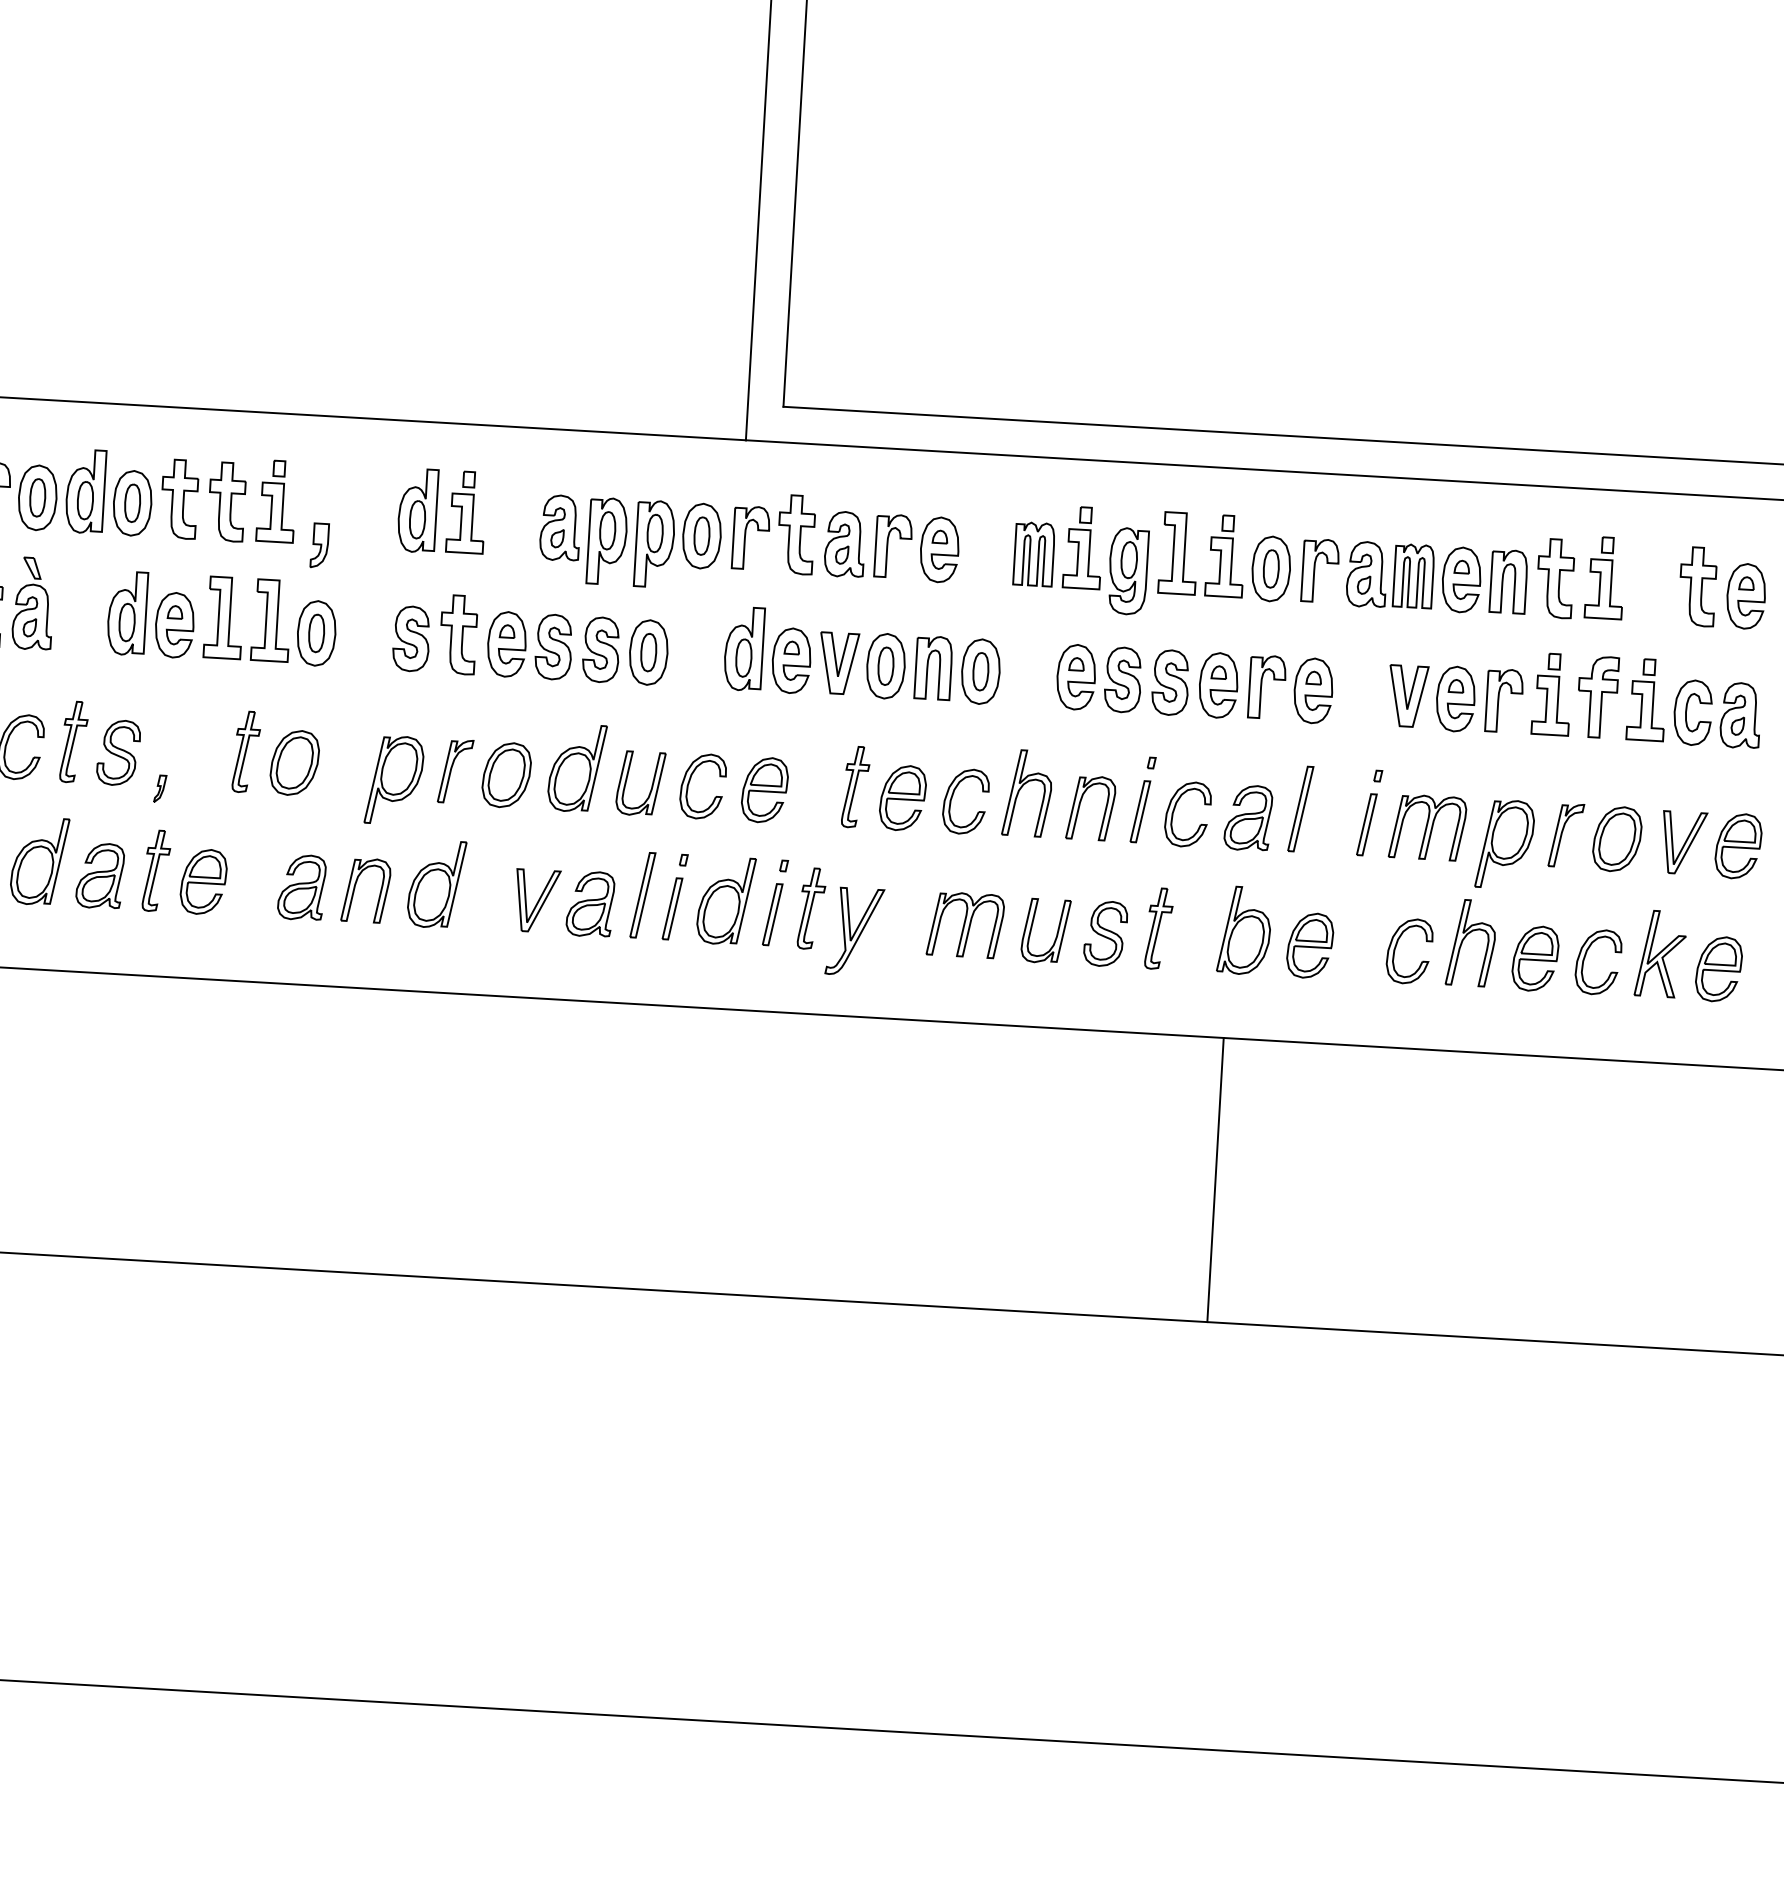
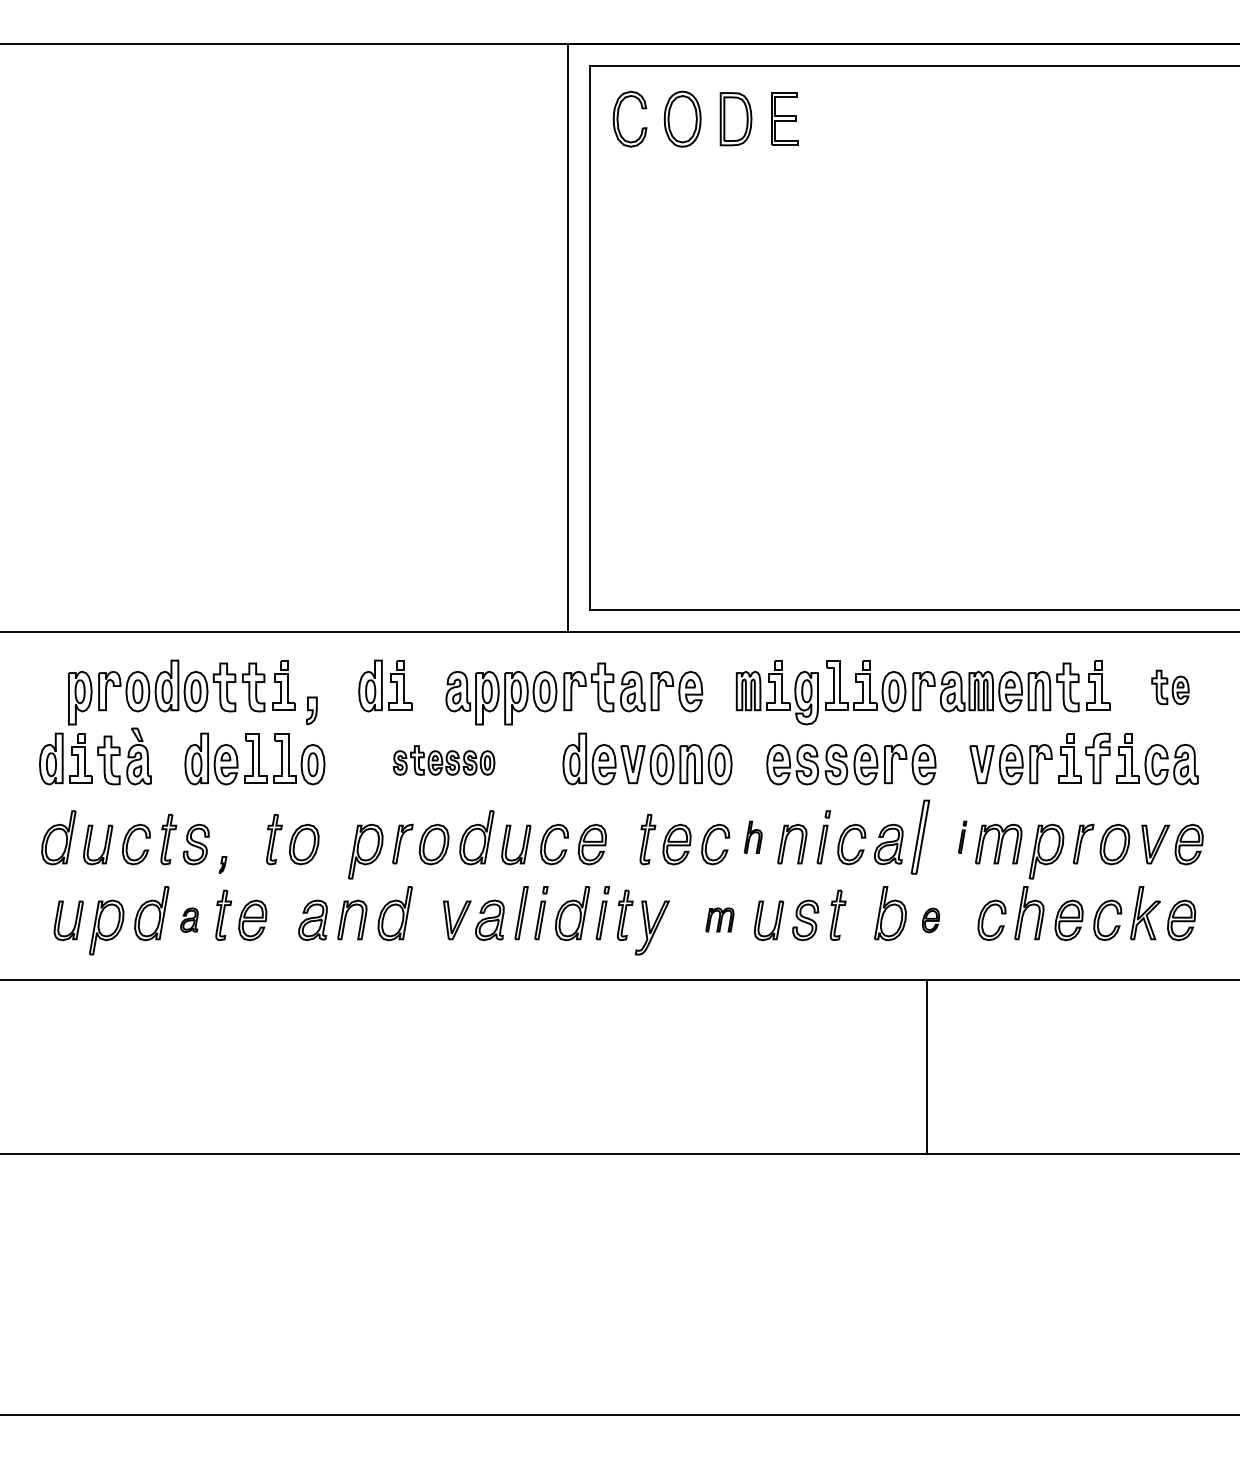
part: (1722, 588) -> (1170, 687), size x0.7
part: (529, 638) -> (443, 760), size x0.6
part: (1028, 793) -> (753, 837), size x0.6
part: (1300, 809) -> (920, 837), size x1.4
part: (1369, 813) -> (962, 837), size x0.6
part: (100, 874) -> (189, 919), size x0.6
part: (965, 924) -> (719, 919), size x0.6
part: (1309, 945) -> (930, 920), size x0.6
line: (1215, 1179) -> (927, 1066), moved

